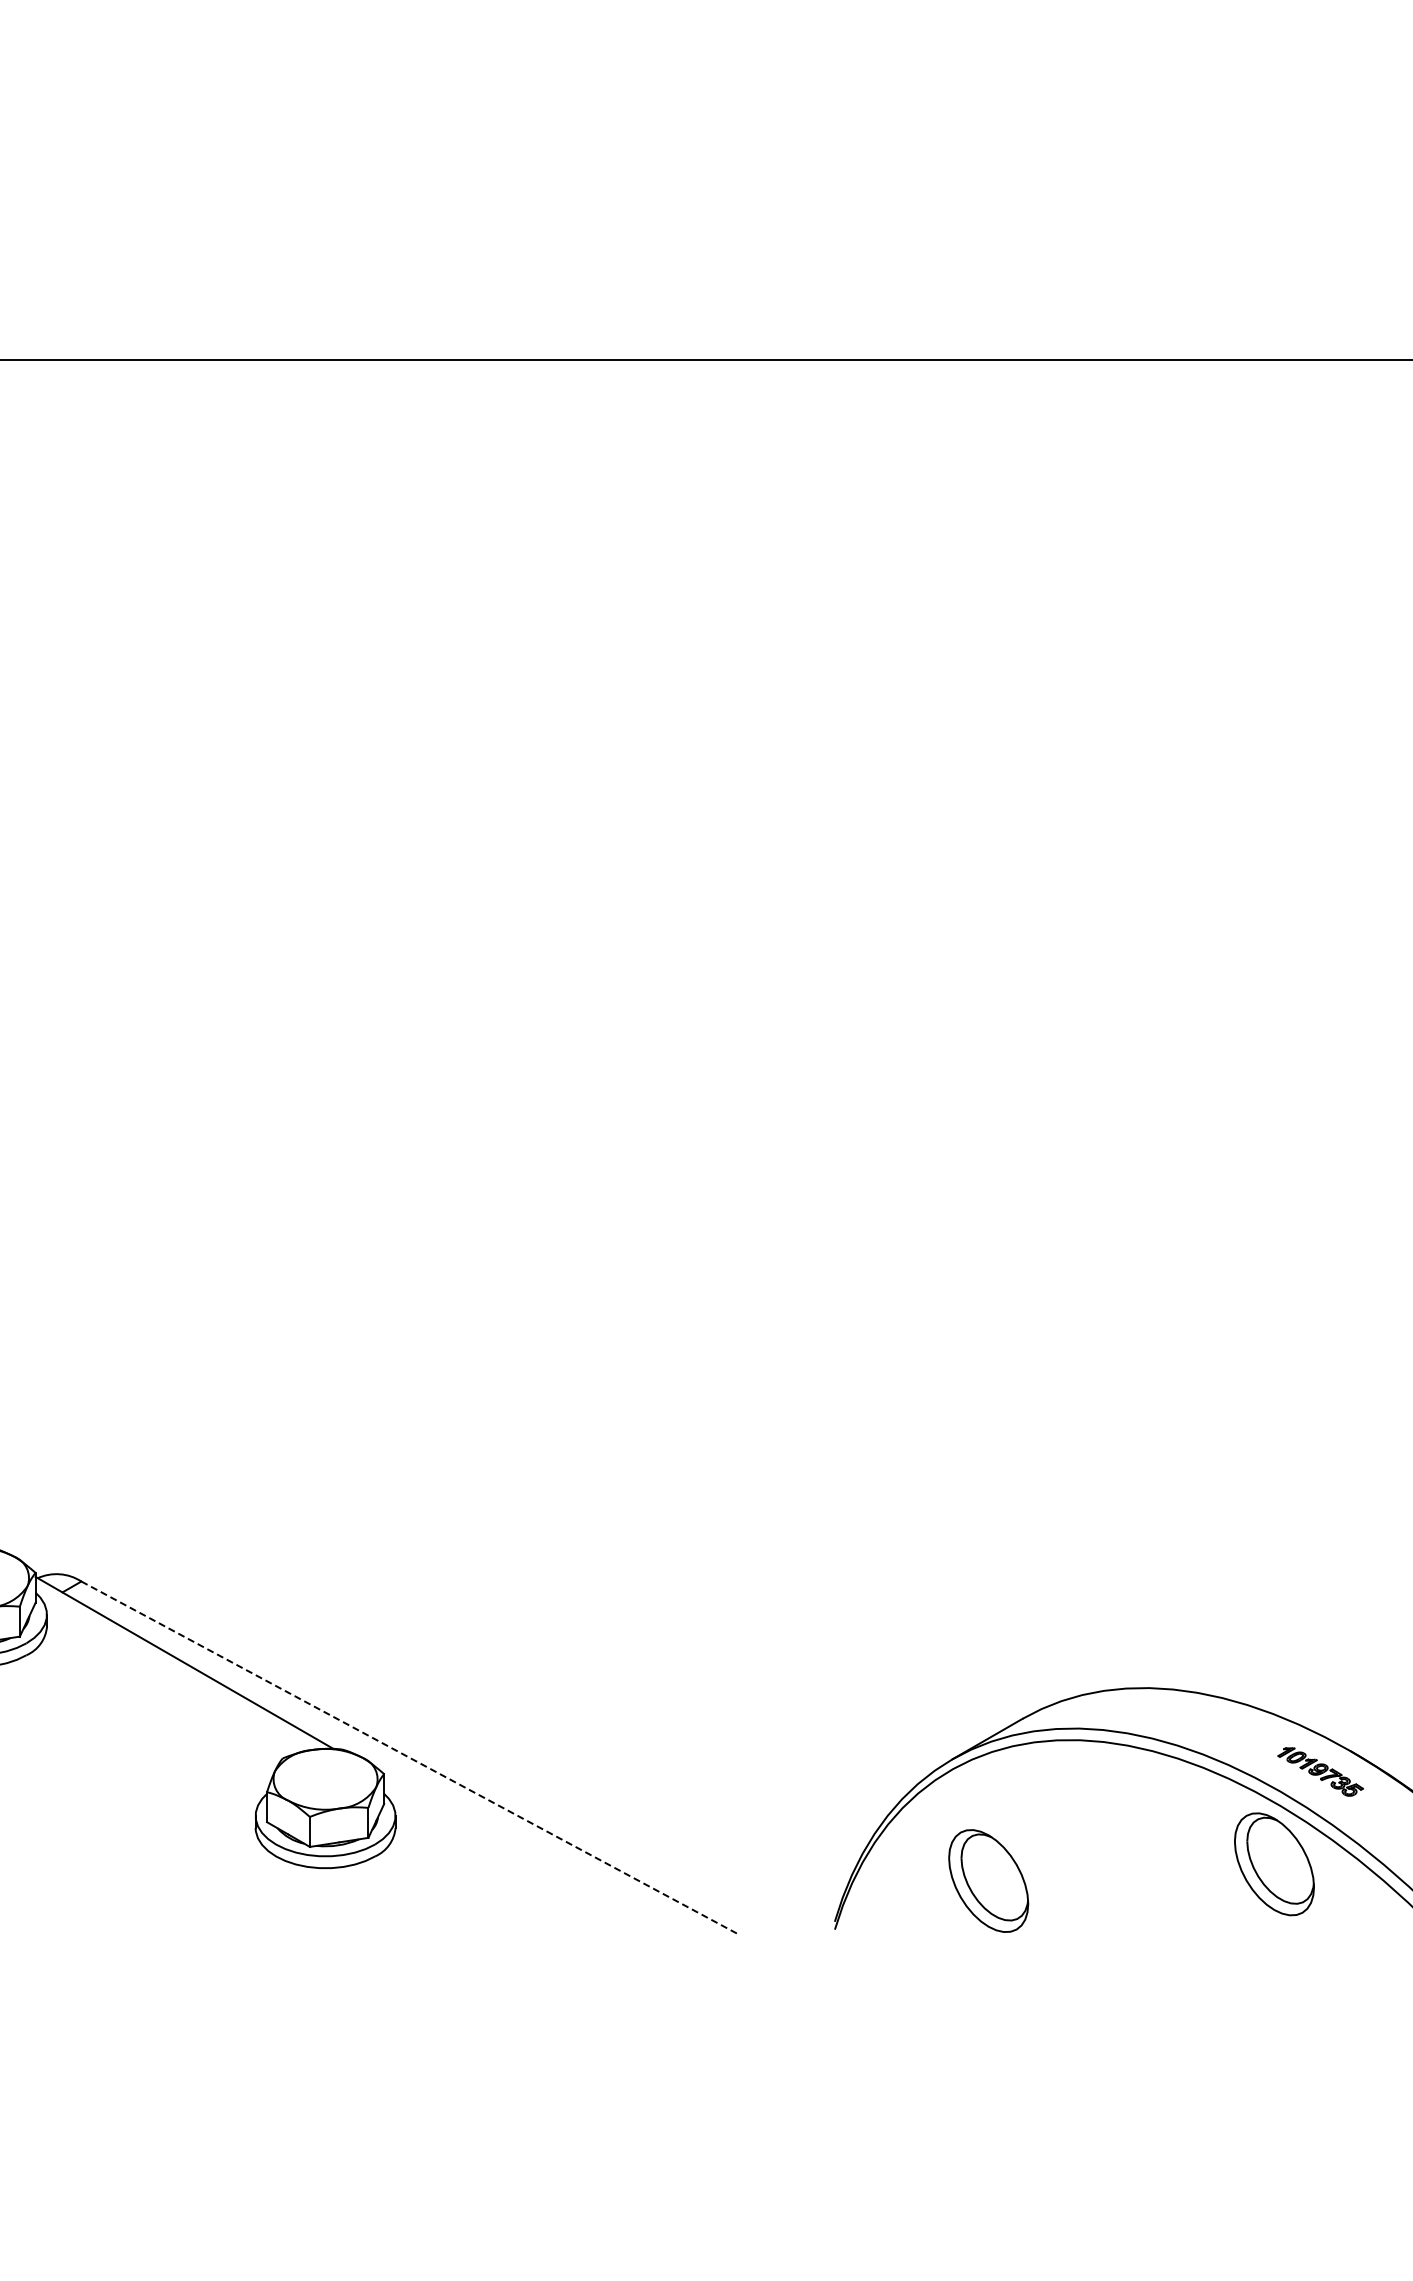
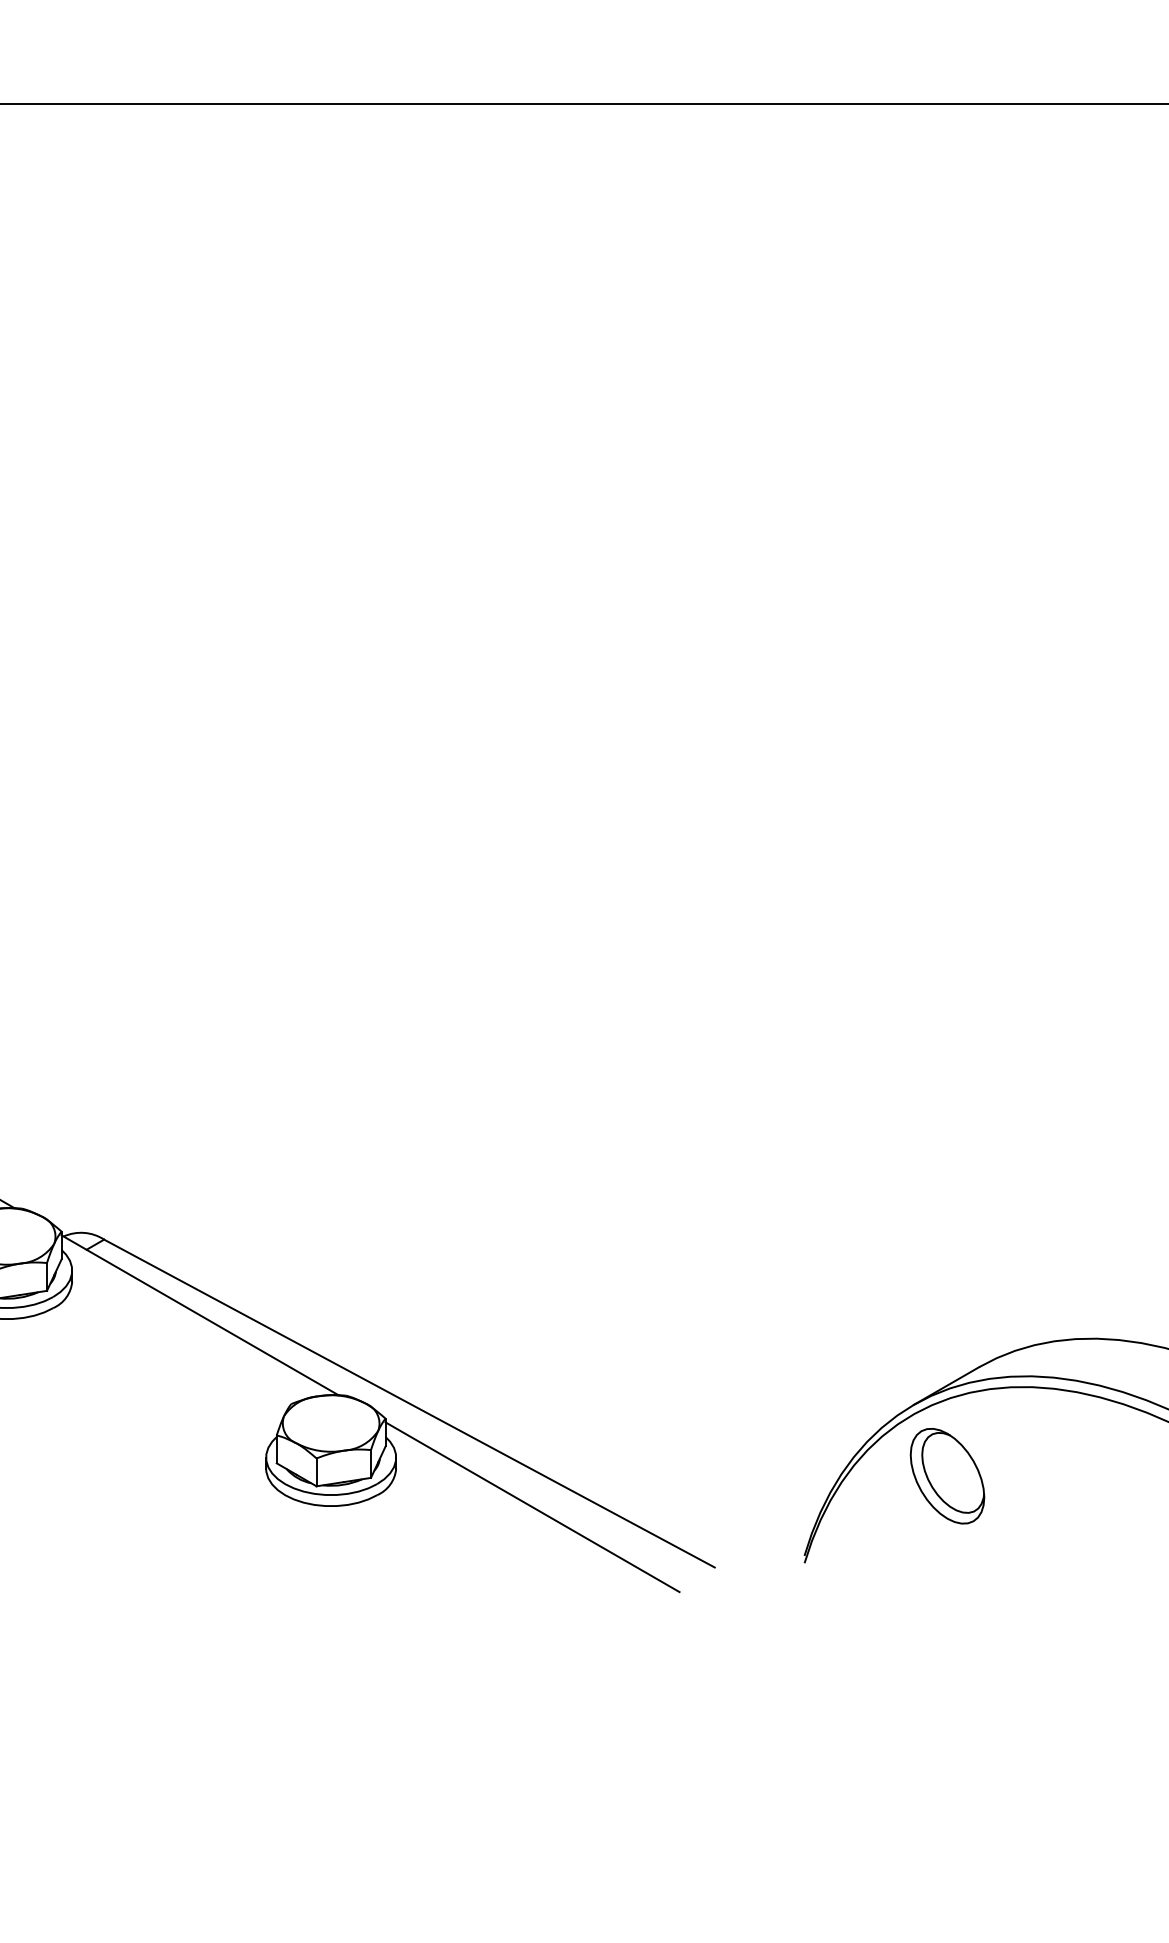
line: (409, 1757) -> (409, 1403), dashed -> solid
line: (542, 1869) -> (532, 1507), added
part: (988, 1880) -> (947, 1475), moved

